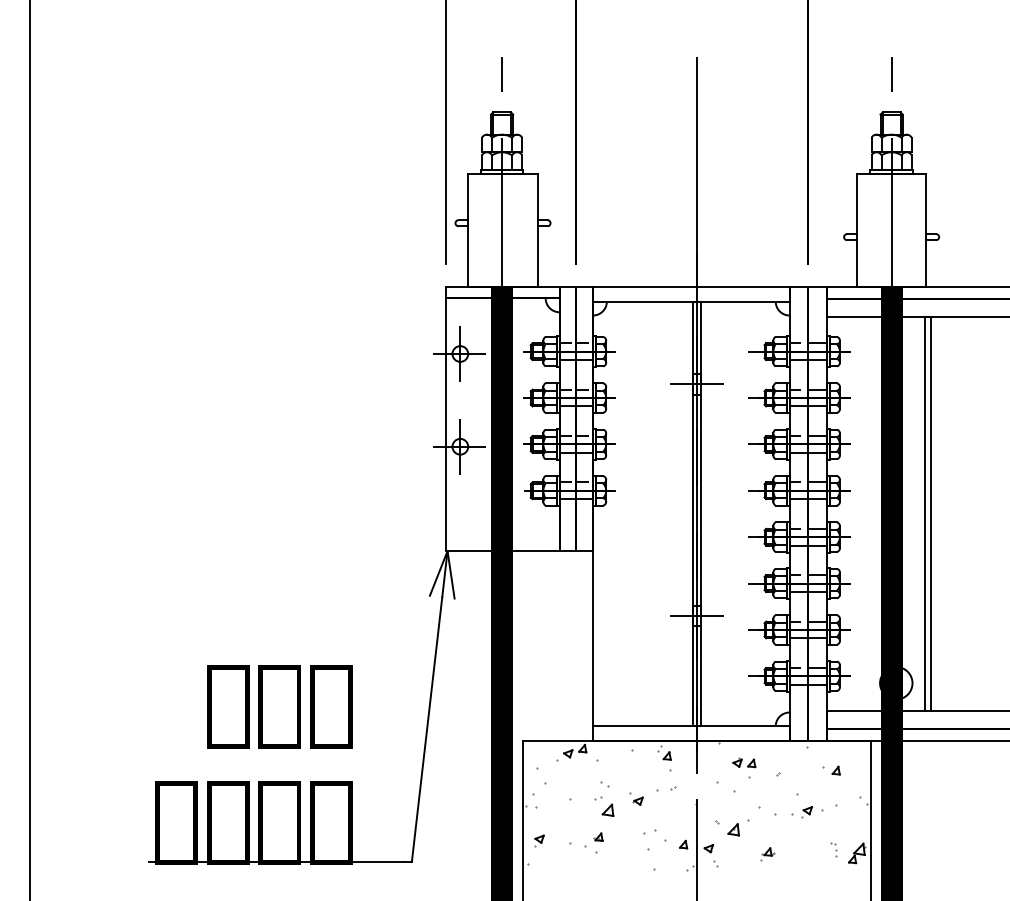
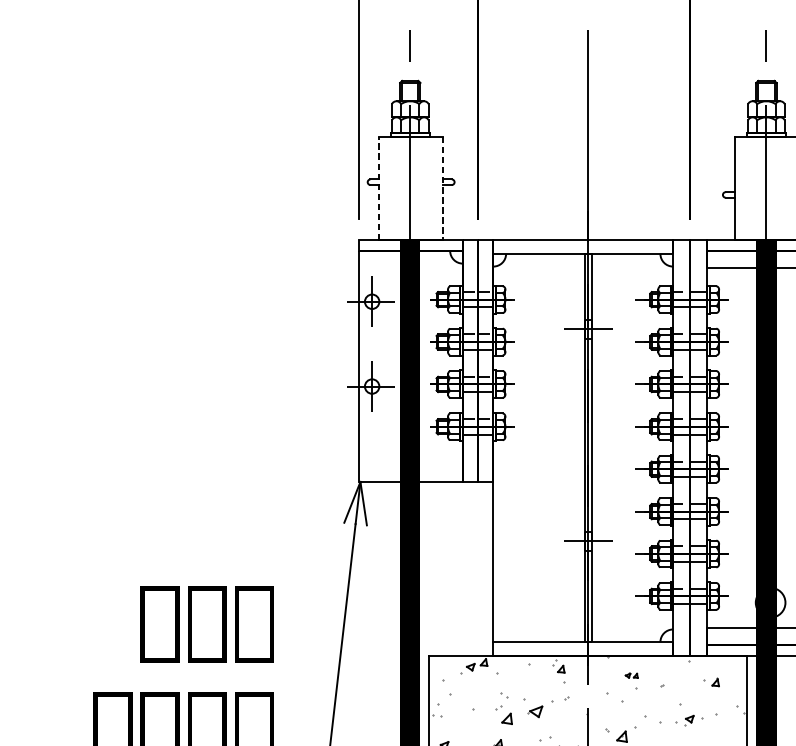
line: (468, 230) -> (379, 188), solid -> dashed
line: (537, 230) -> (442, 188), solid -> dashed
part: (744, 762) -> (631, 675), size x0.6
part: (636, 798) -> (533, 708), size x1.6

